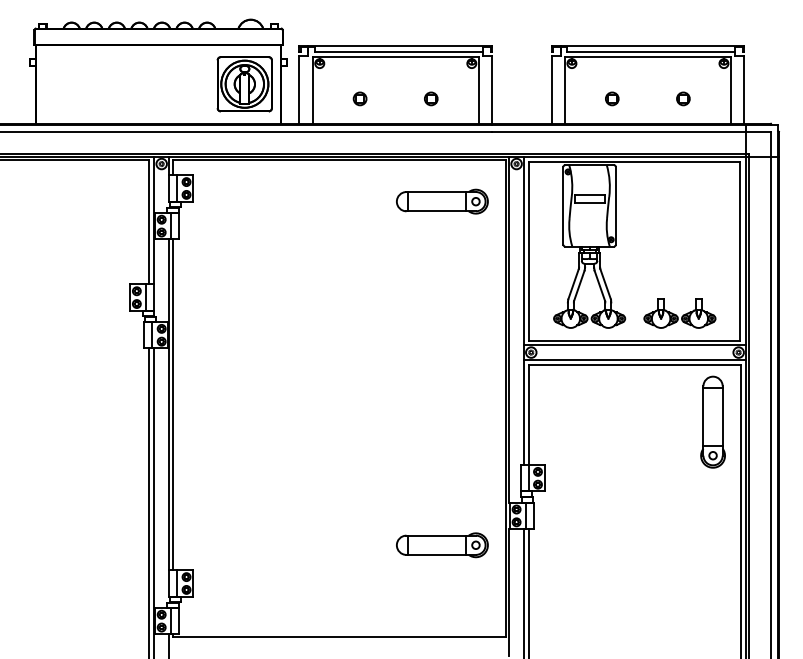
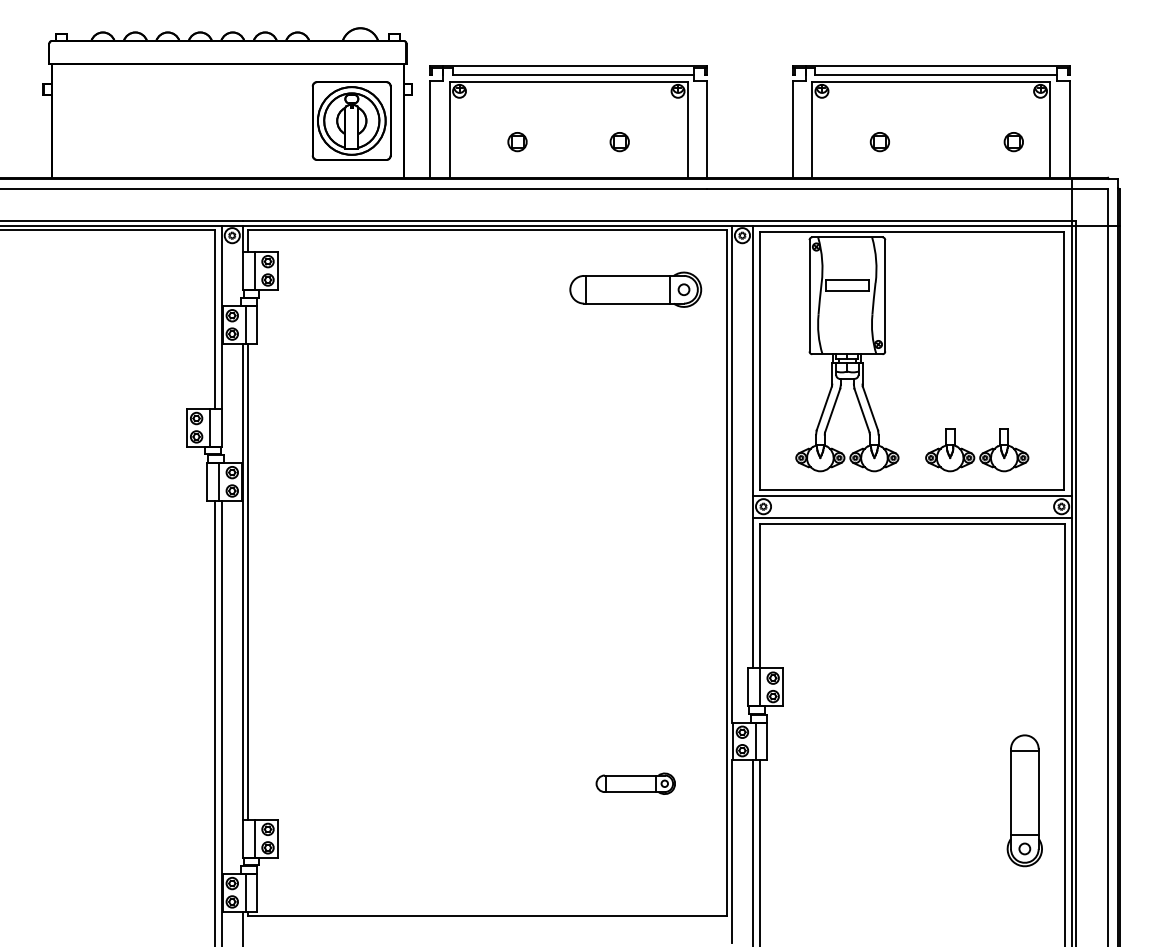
part: (683, 98) -> (1013, 141), moved
part: (712, 421) -> (1024, 799), moved
part: (442, 545) -> (635, 783), size x0.6

